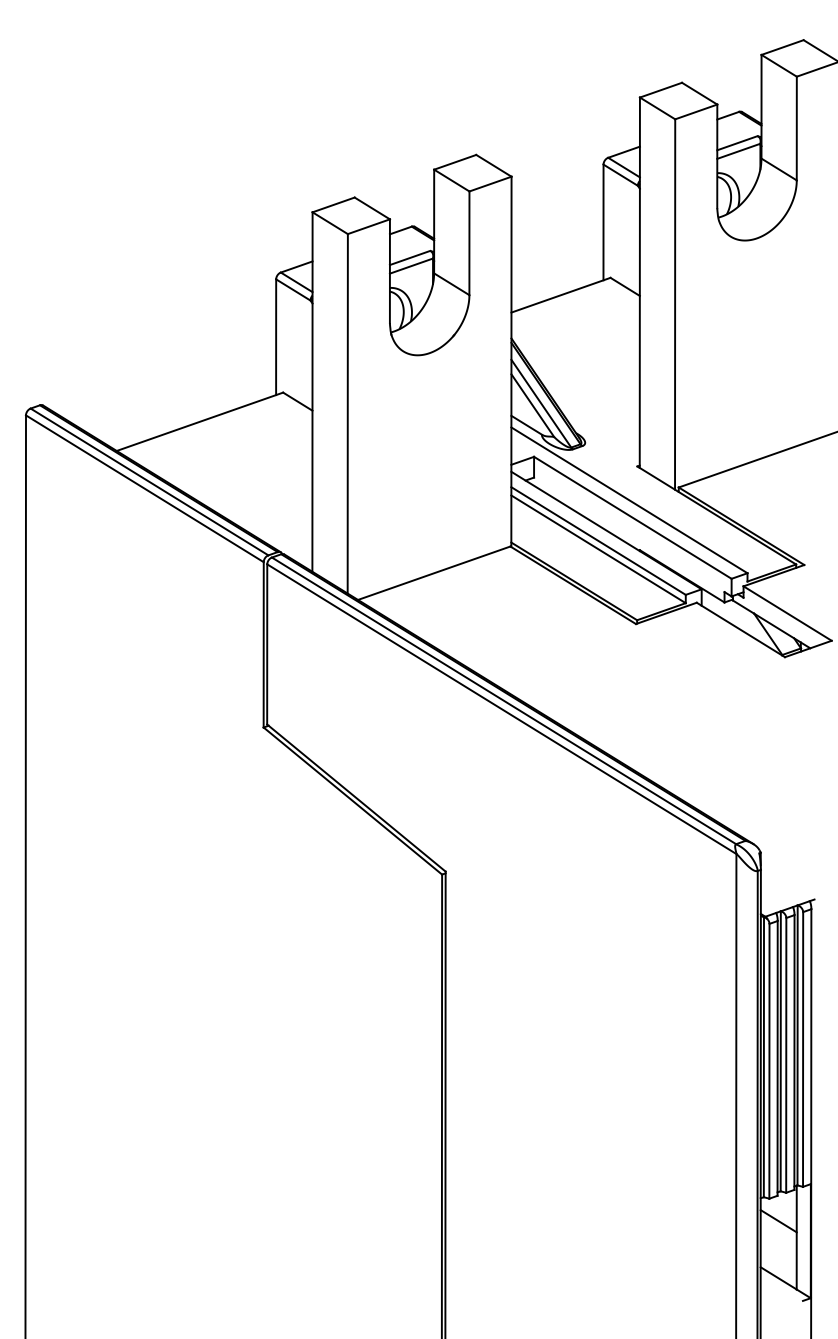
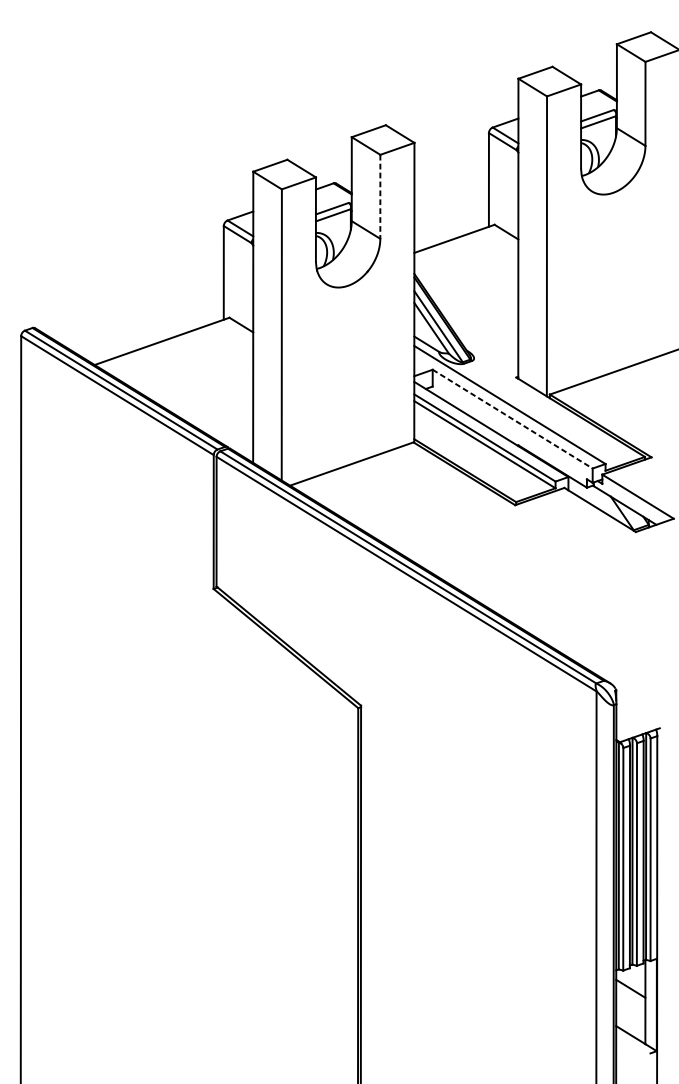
line: (469, 243) -> (380, 196), solid -> dashed
line: (633, 518) -> (513, 419), solid -> dashed

